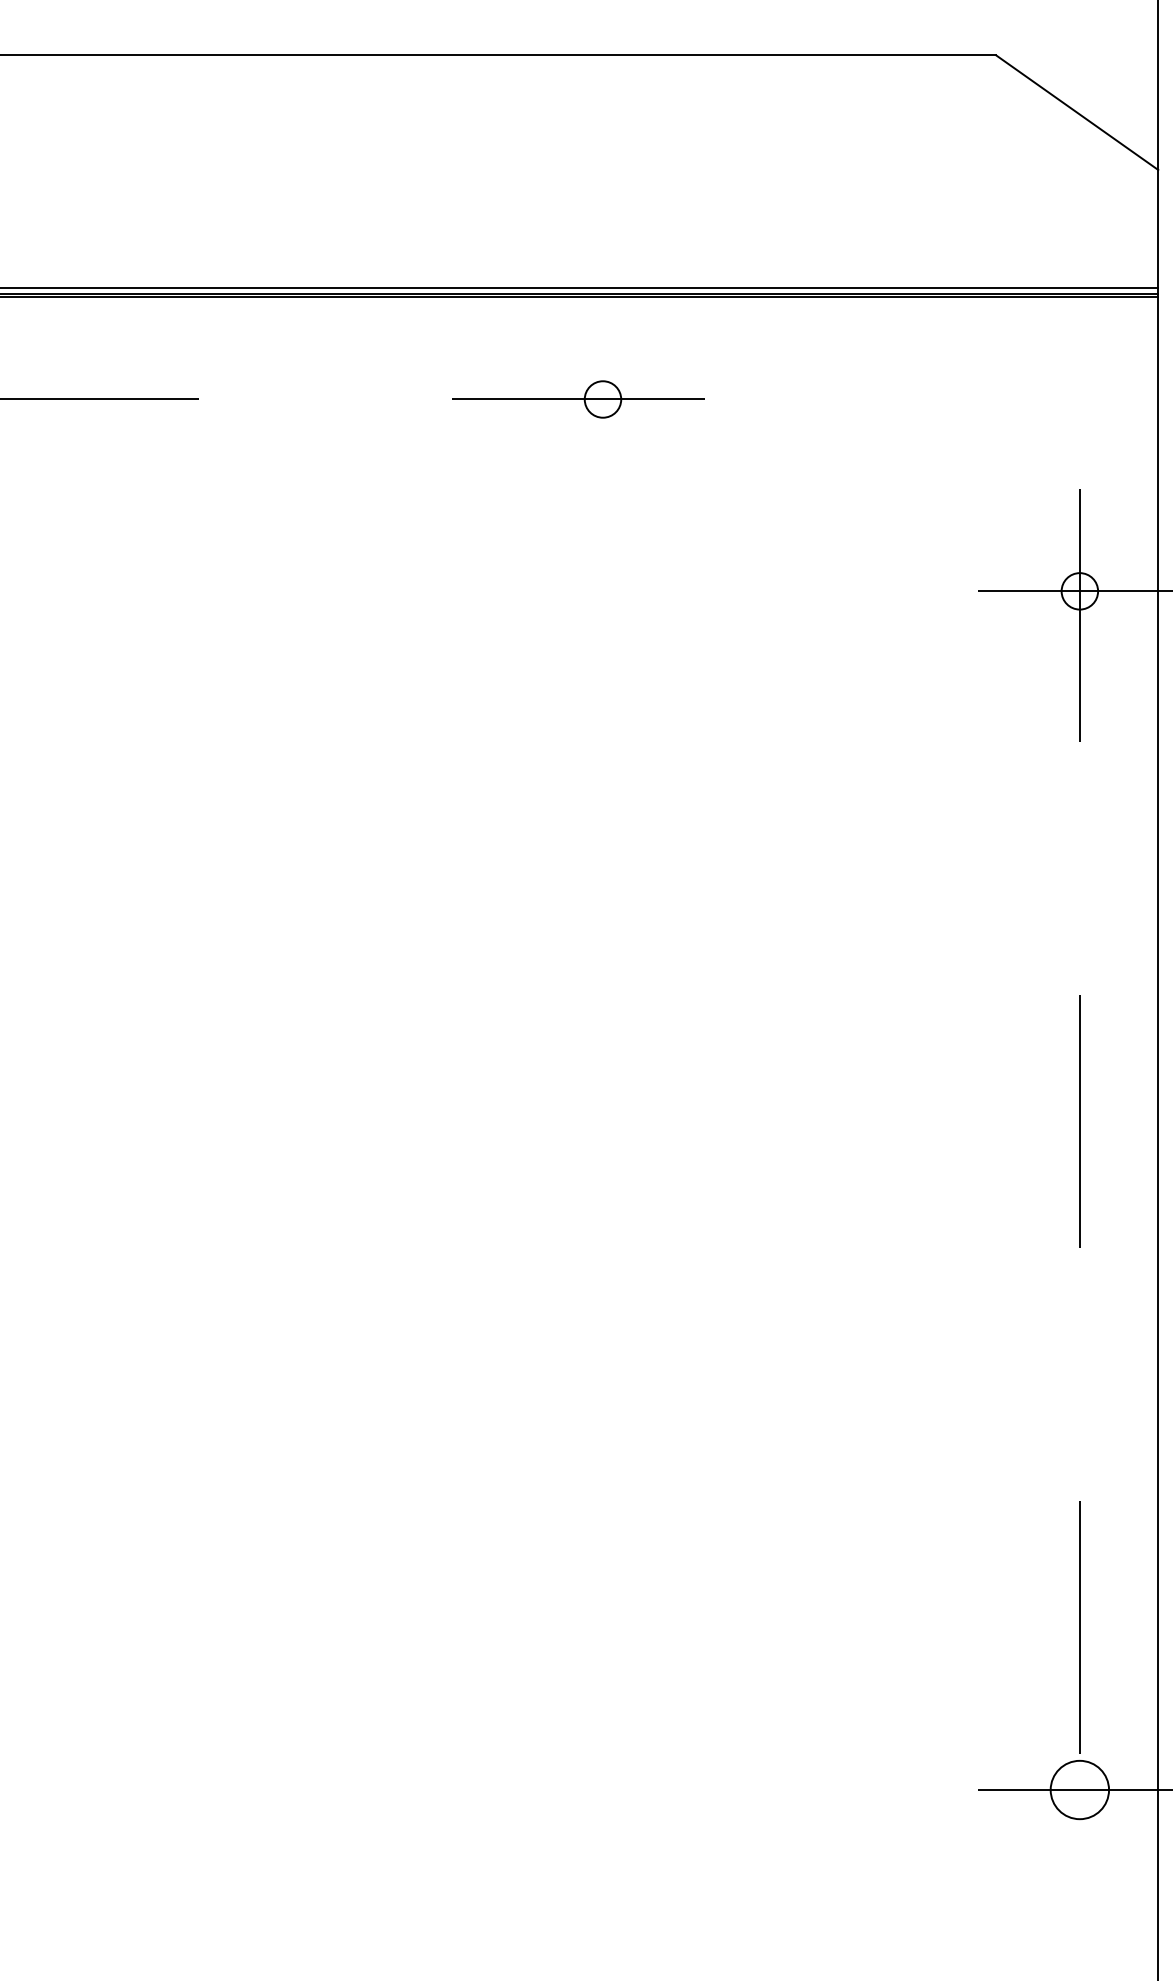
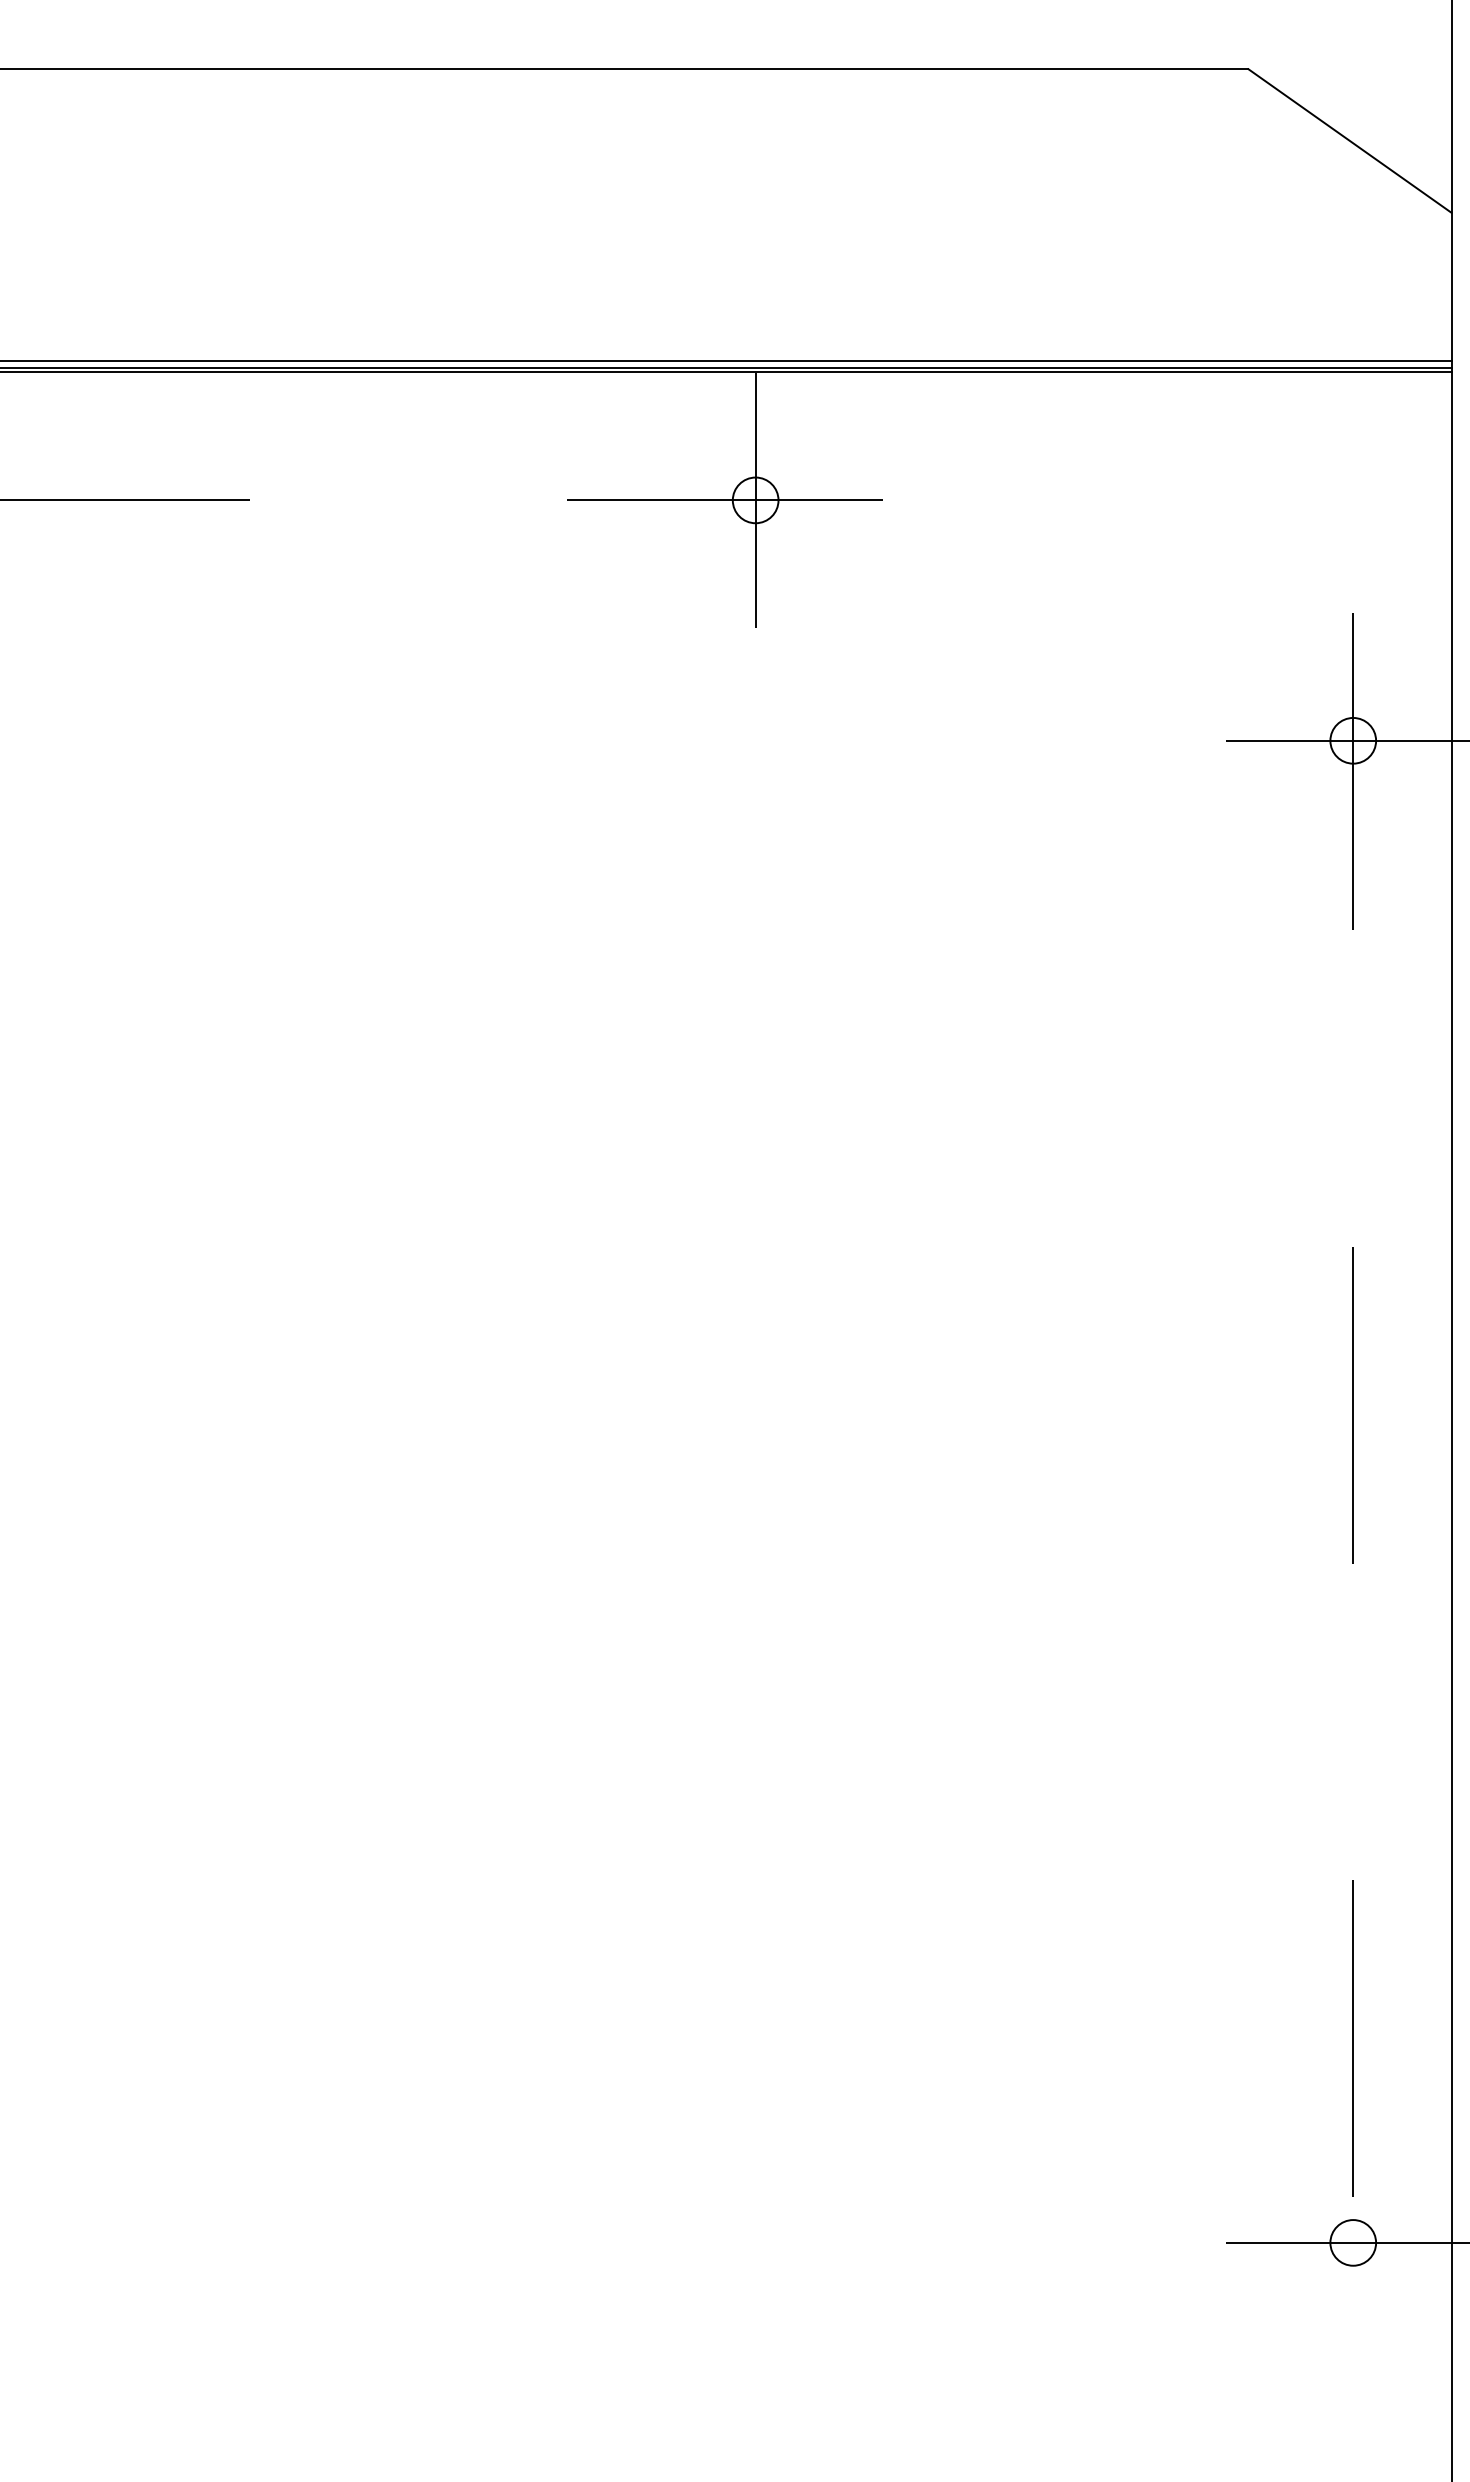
line: (602, 399) -> (755, 500), added
circle: (1080, 1789) -> (1353, 2242), size x0.62

